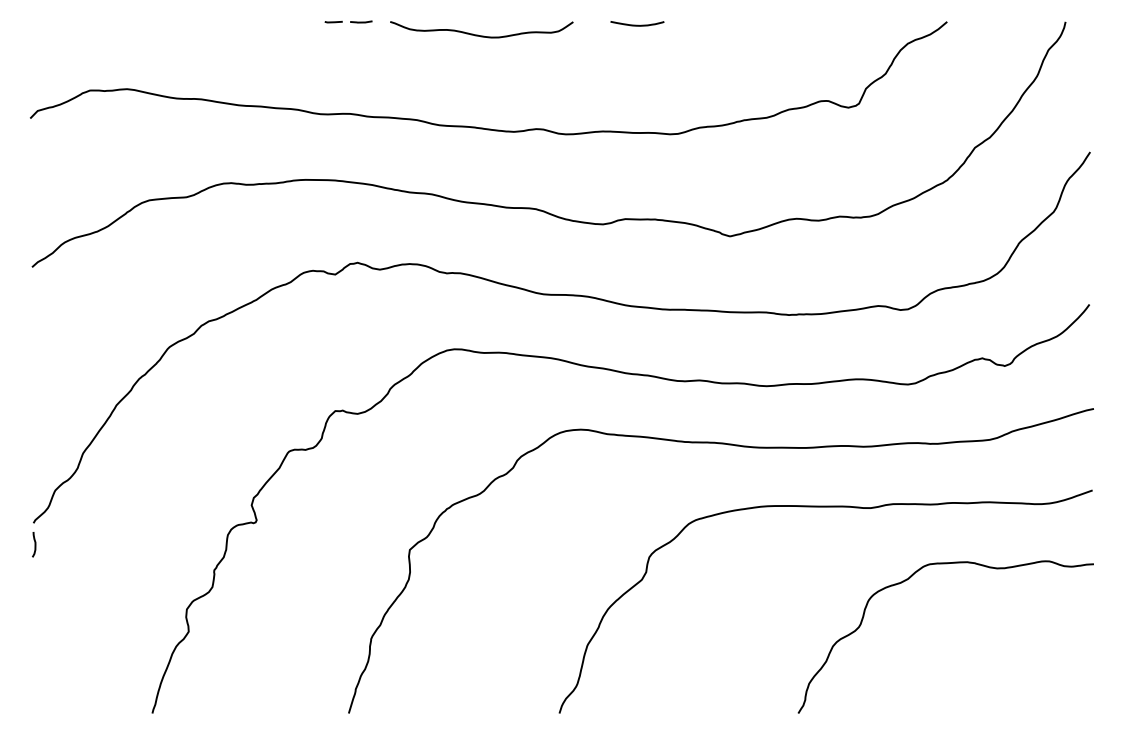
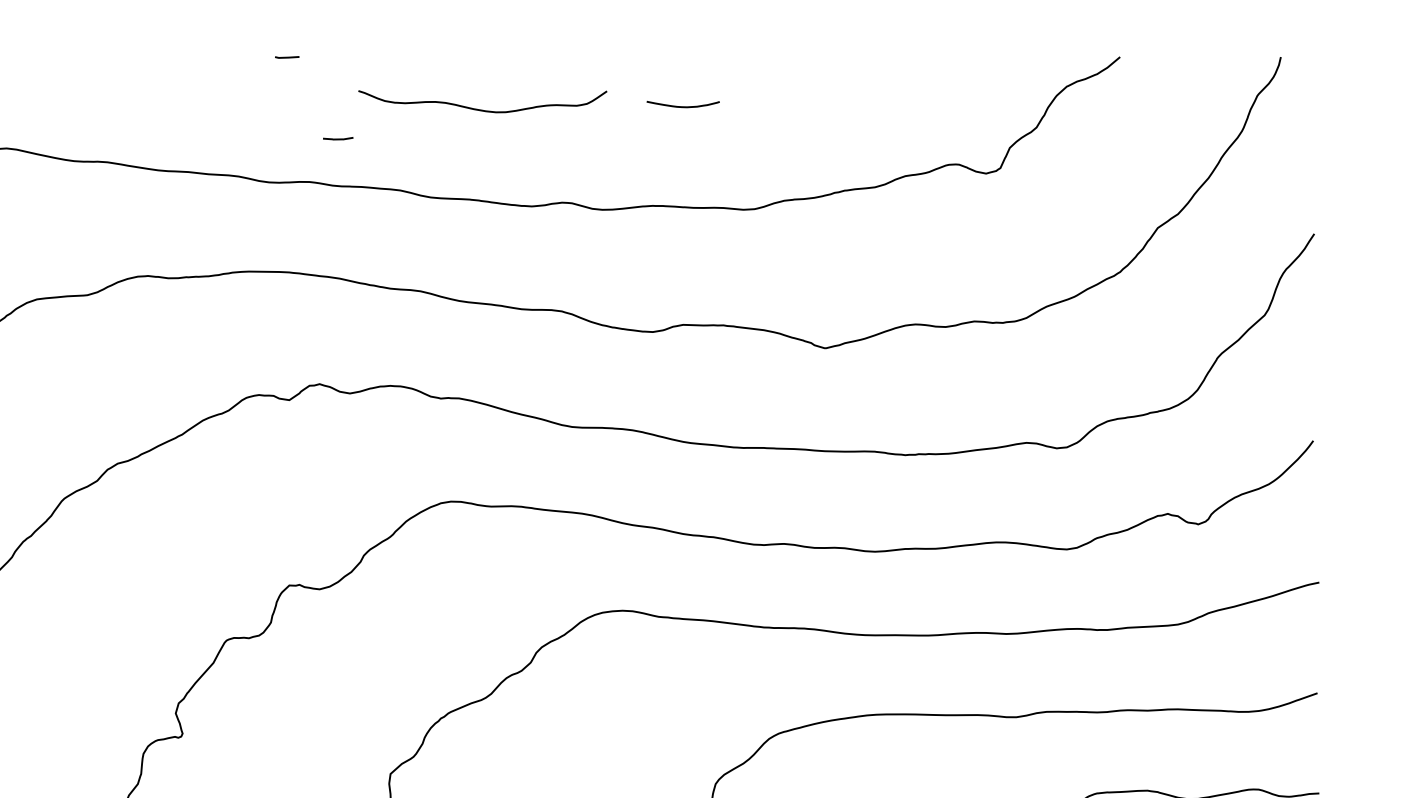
line: (361, 21) -> (338, 138), moved
curve: (637, 24) -> (683, 105), moved
curve: (478, 34) -> (478, 108), moved

